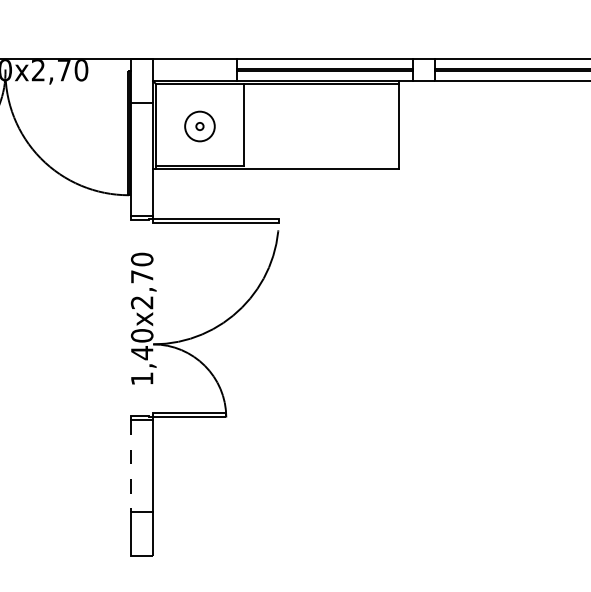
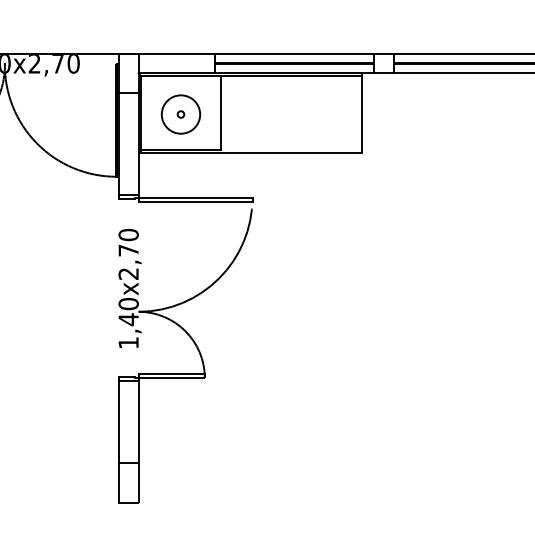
circle: (199, 126) -> (180, 114), size x1.43
line: (130, 466) -> (118, 422), dashed -> solid

